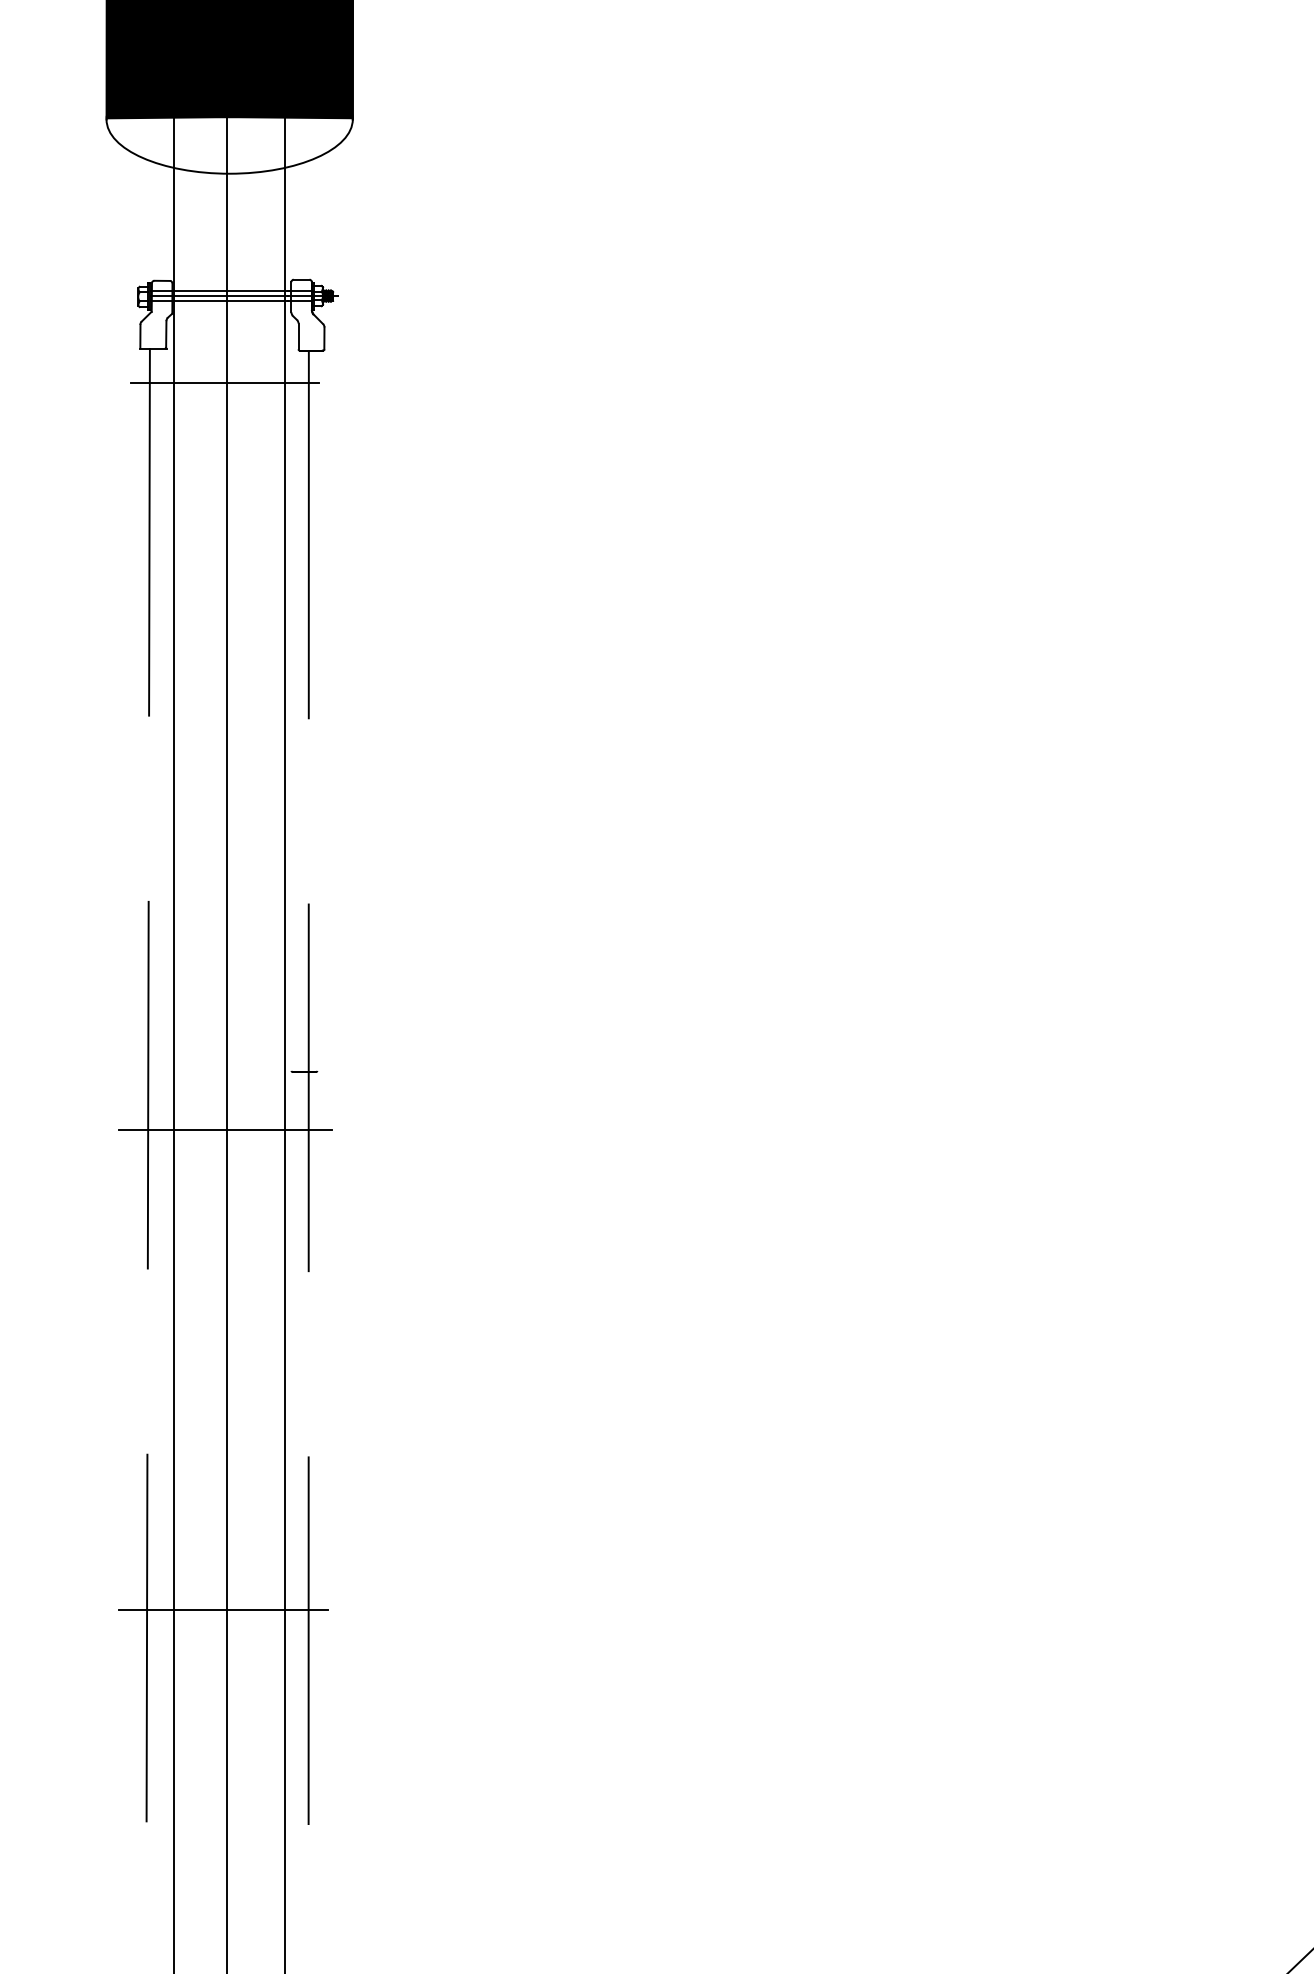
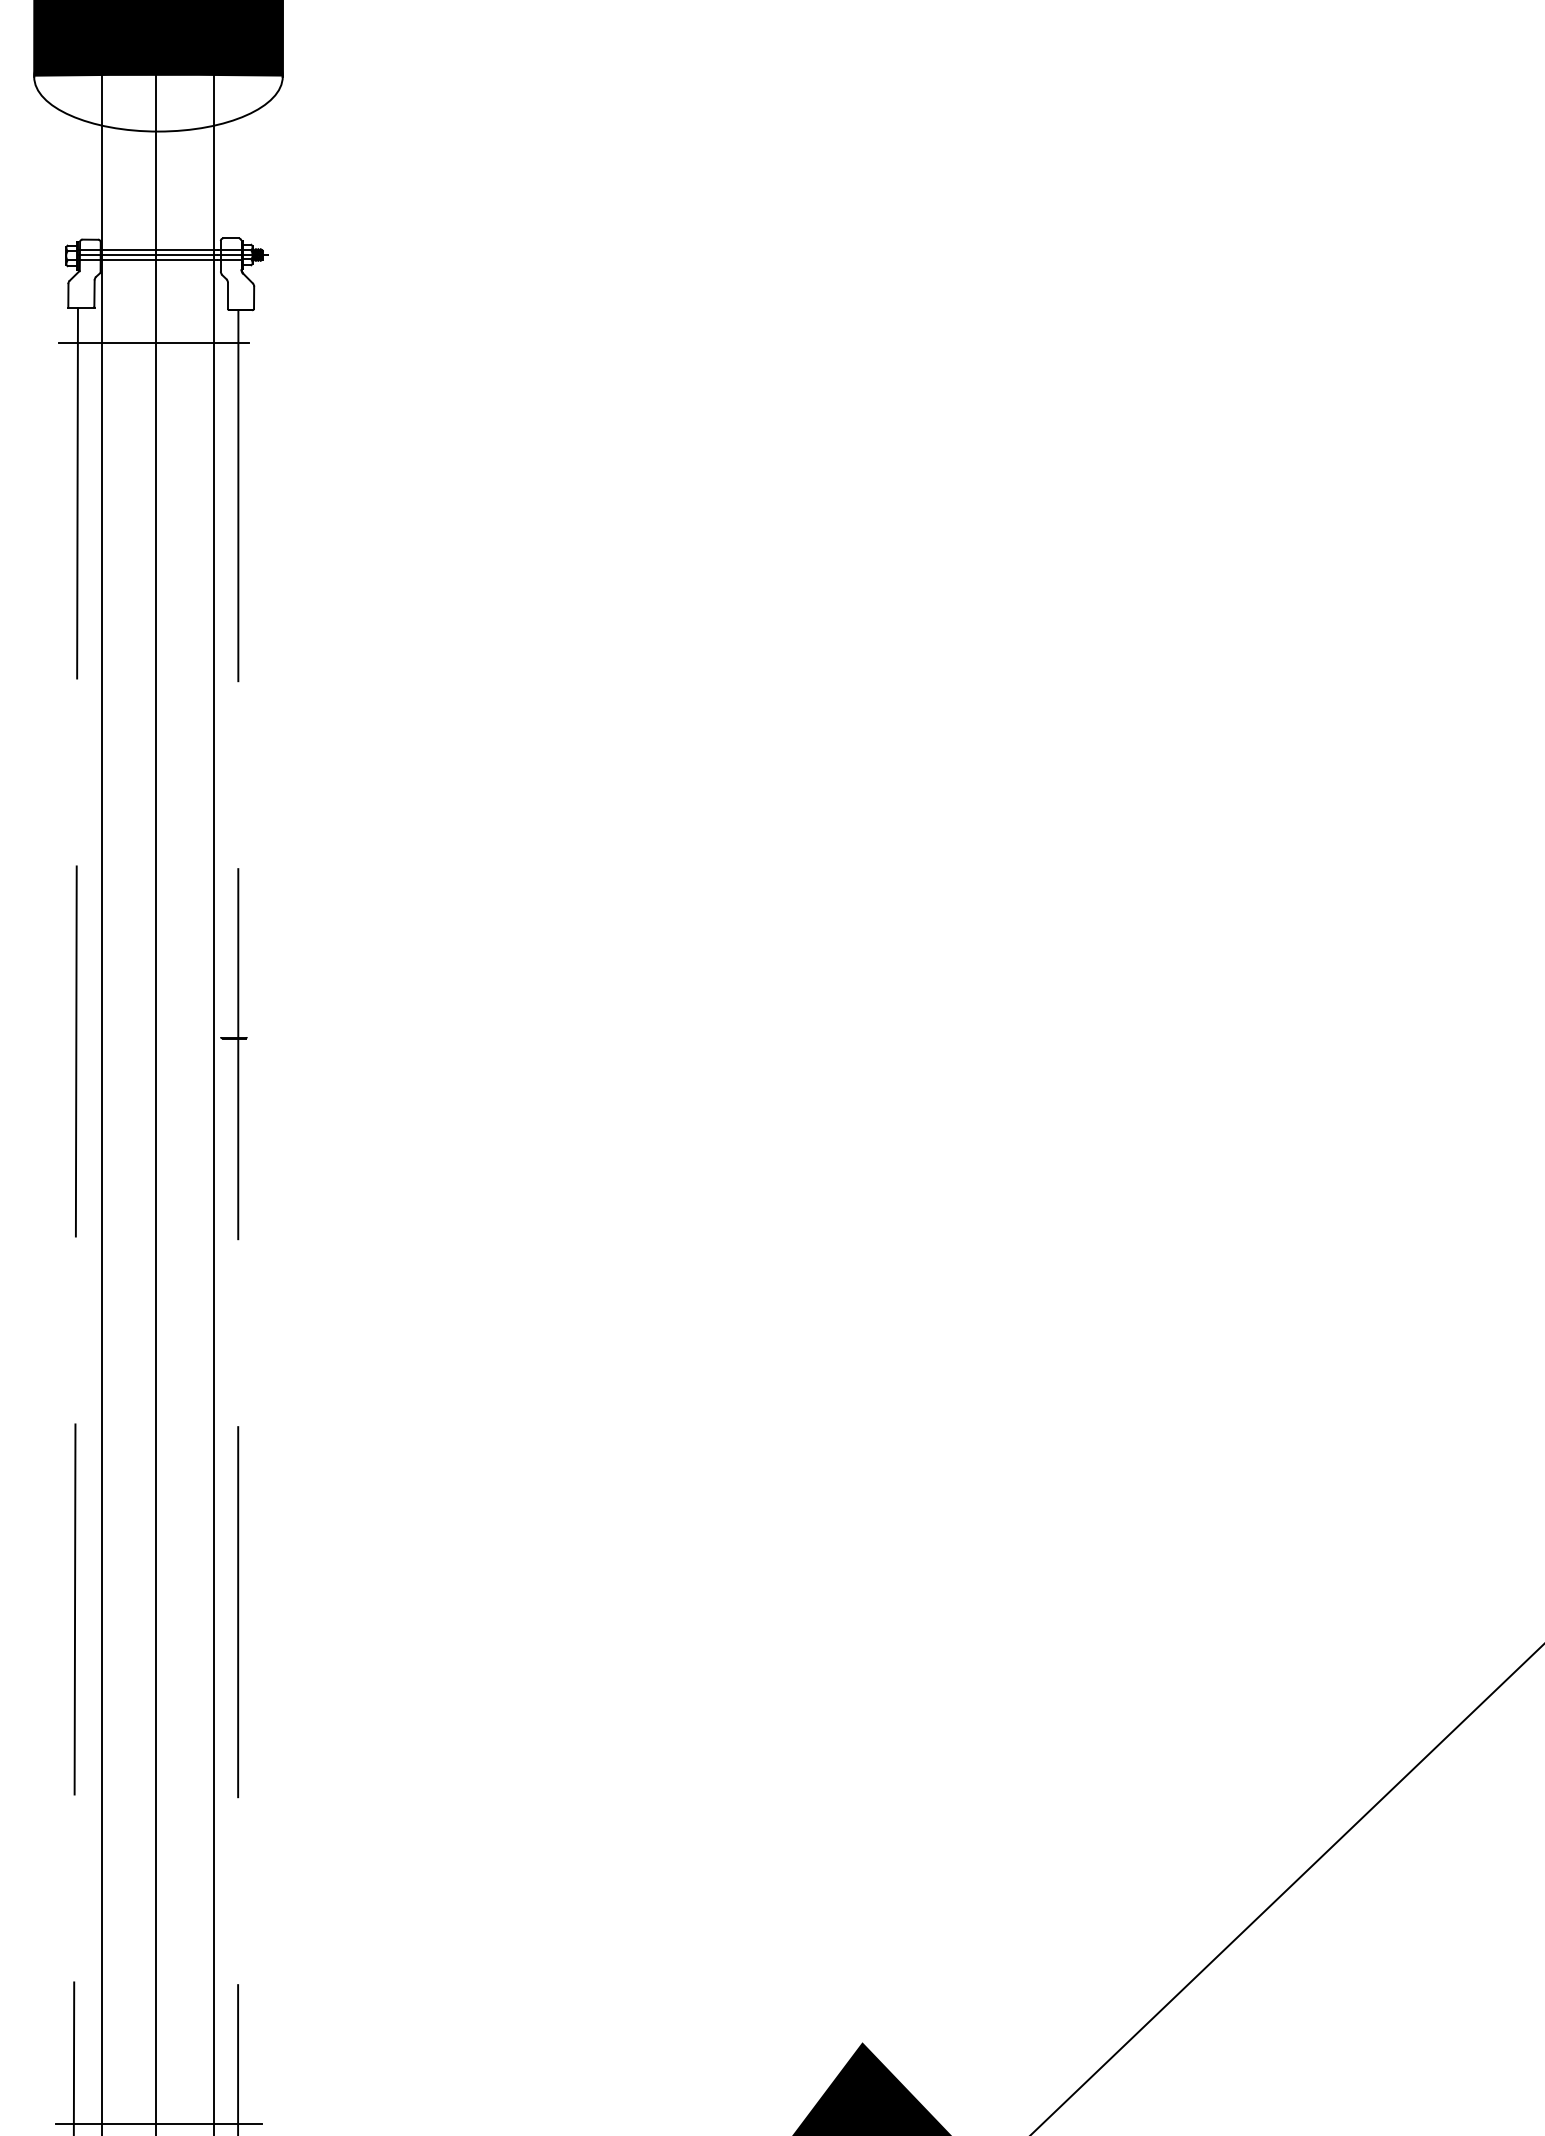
line: (225, 1129) -> (154, 1096), removed
line: (223, 1610) -> (152, 1581), removed

